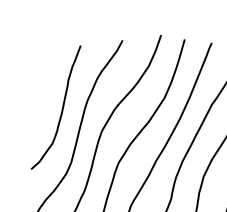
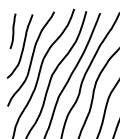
curve: (41, 76) -> (12, 30), added

